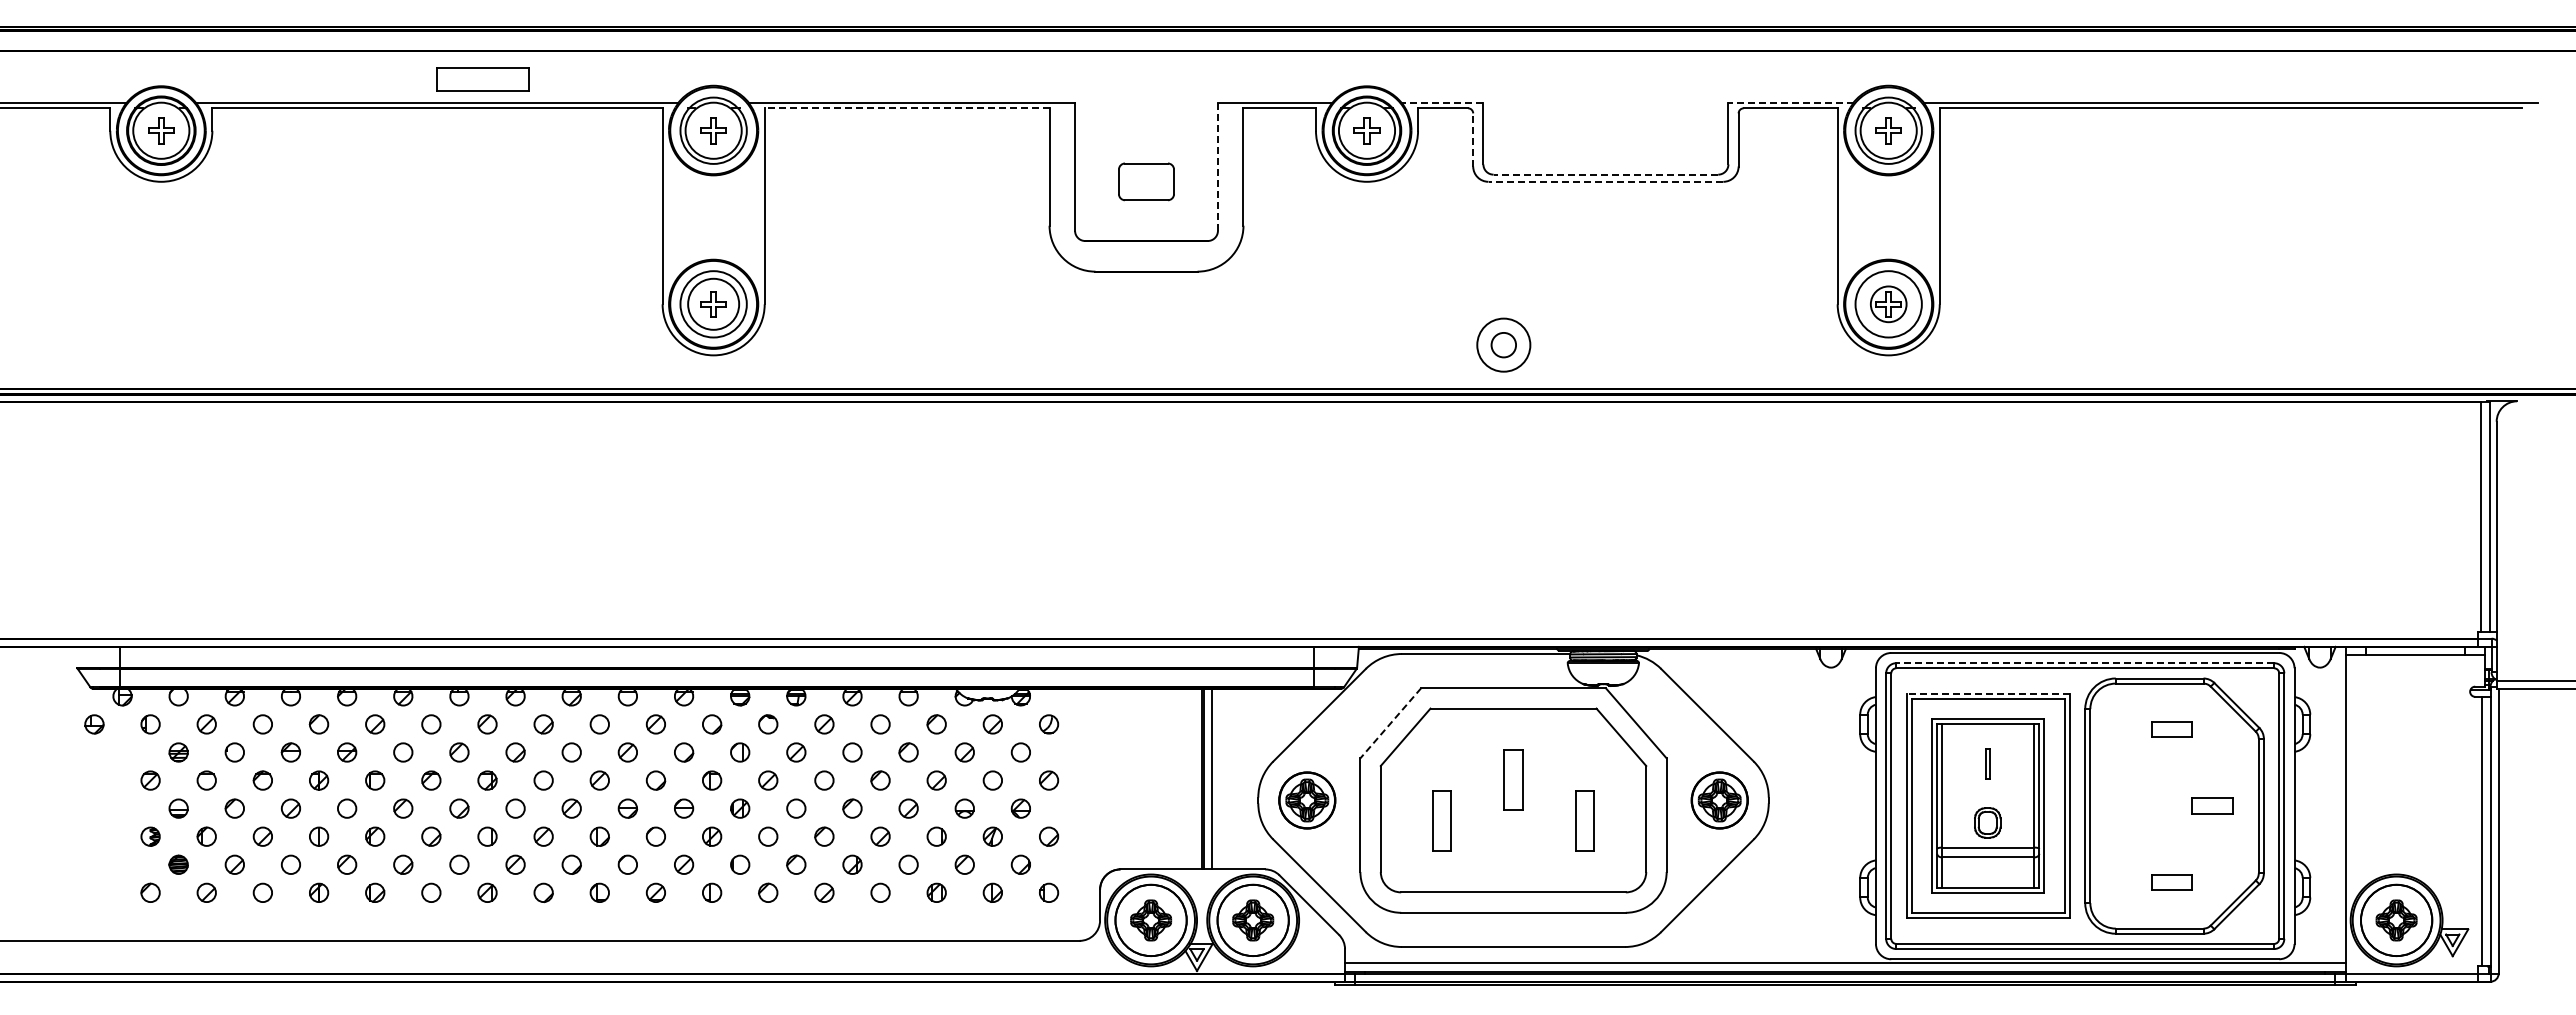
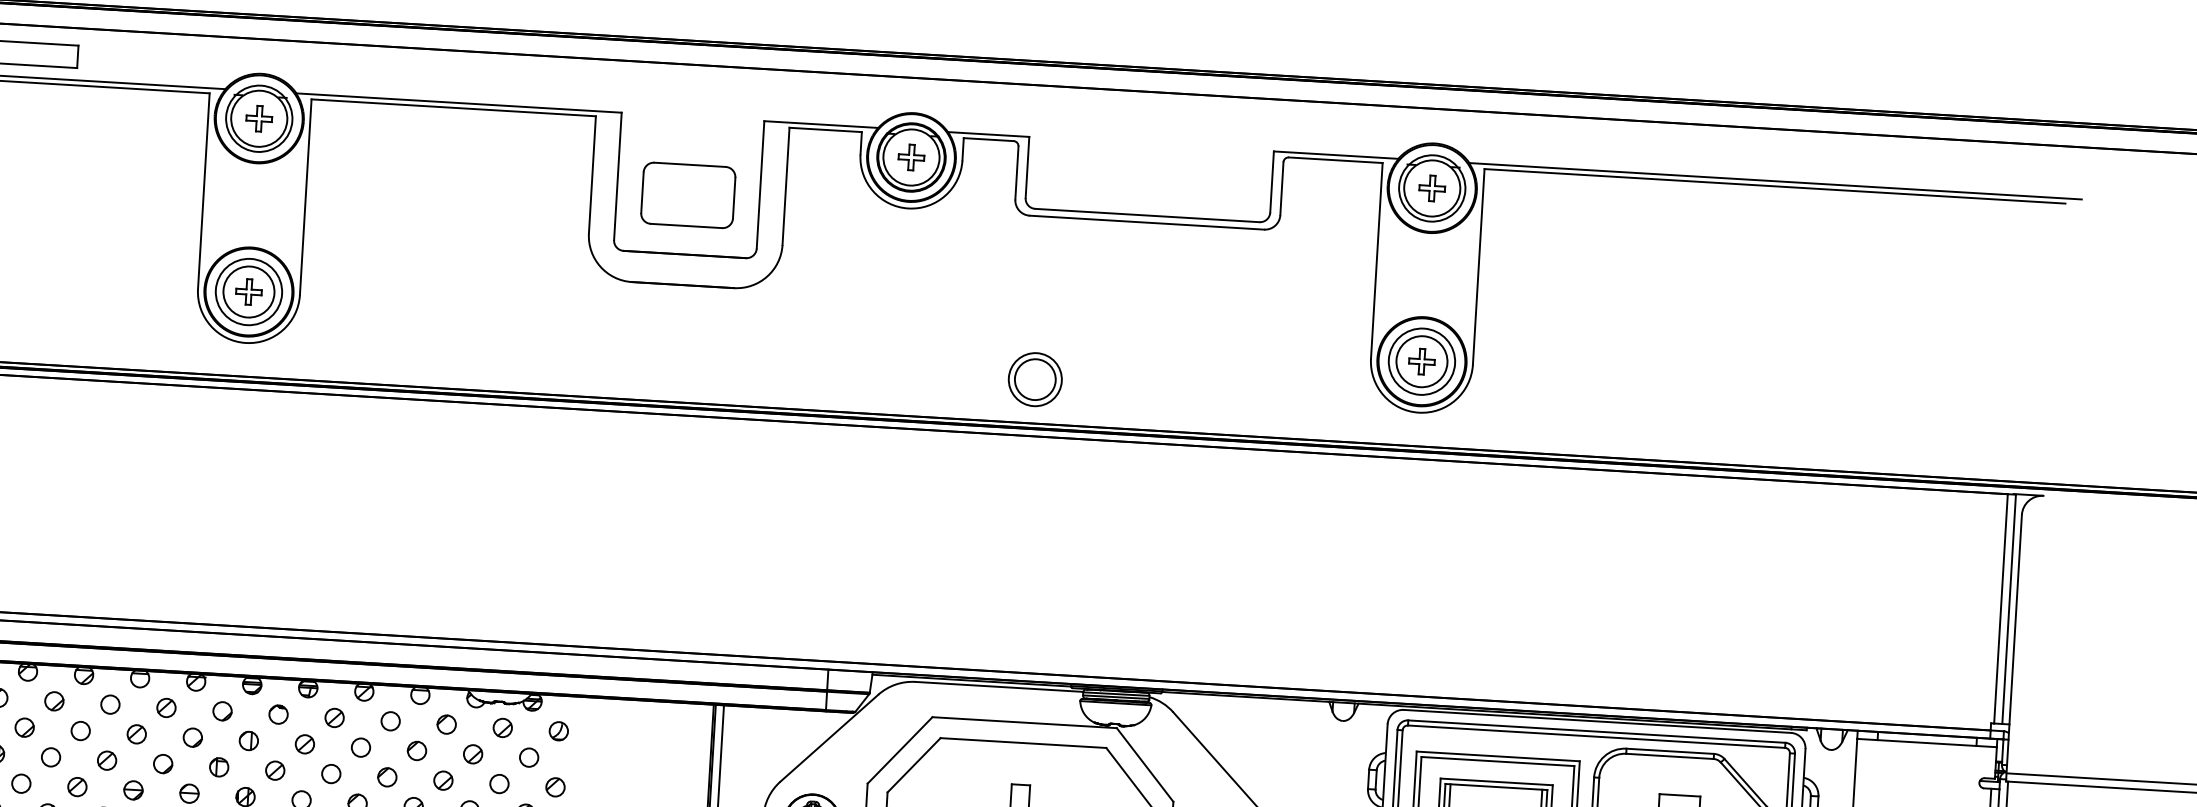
line: (1442, 103) -> (988, 134), dashed -> solid
line: (1790, 103) -> (1335, 155), dashed -> solid
line: (906, 108) -> (453, 107), dashed -> solid
line: (1473, 139) -> (1017, 172), dashed -> solid
line: (1217, 167) -> (760, 185), dashed -> solid
line: (1605, 174) -> (1146, 215), dashed -> solid
part: (1146, 181) -> (688, 195), size x1.67
line: (1605, 181) -> (1146, 222), dashed -> solid
circle: (1888, 303) -> (1421, 360), size x1.43
circle: (1503, 344) -> (1035, 378), size x1.67
line: (2085, 663) -> (1597, 731), dashed -> solid
line: (1988, 693) -> (1498, 756), dashed -> solid
line: (1390, 723) -> (899, 750), dashed -> solid

